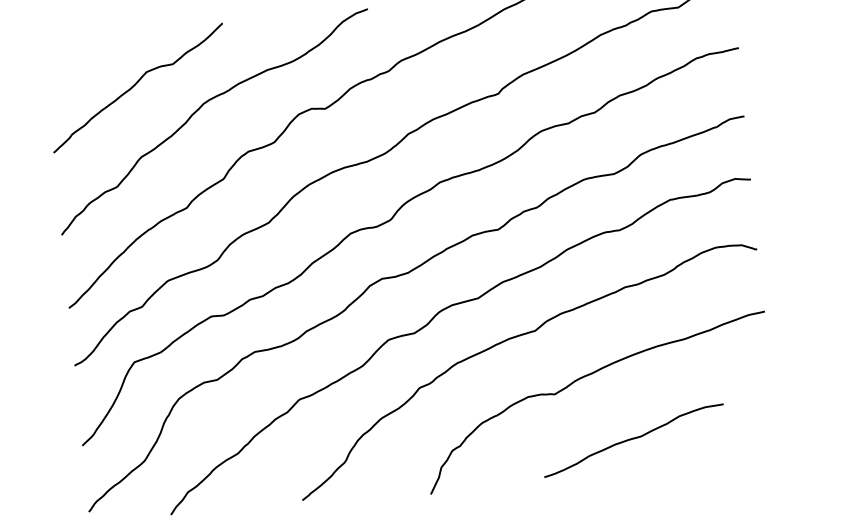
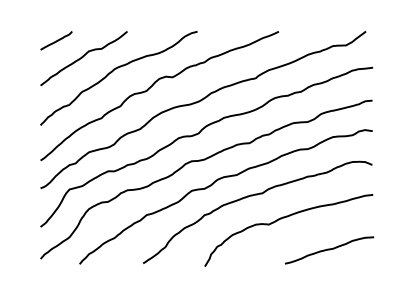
line: (77, 56) -> (56, 40), added
curve: (633, 440) -> (329, 250), moved

